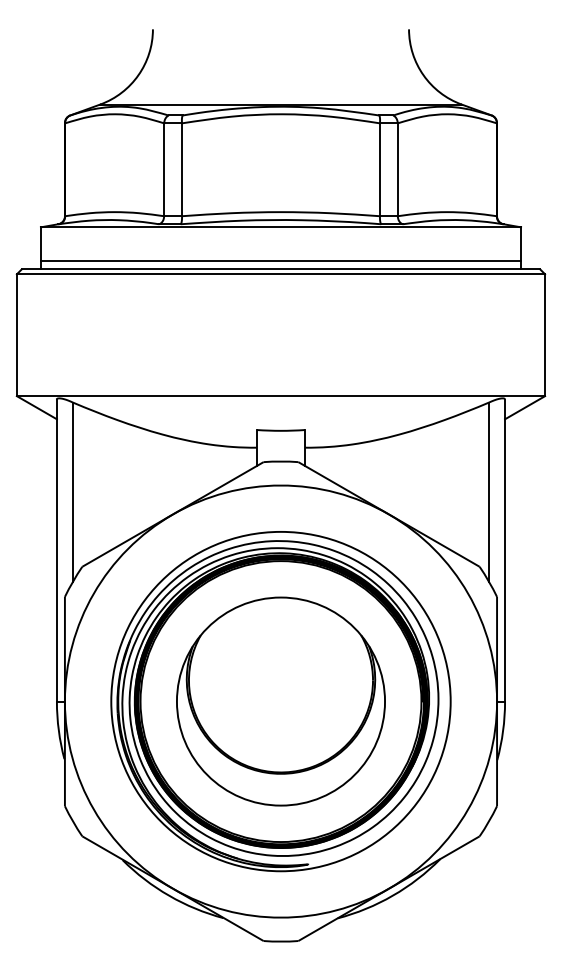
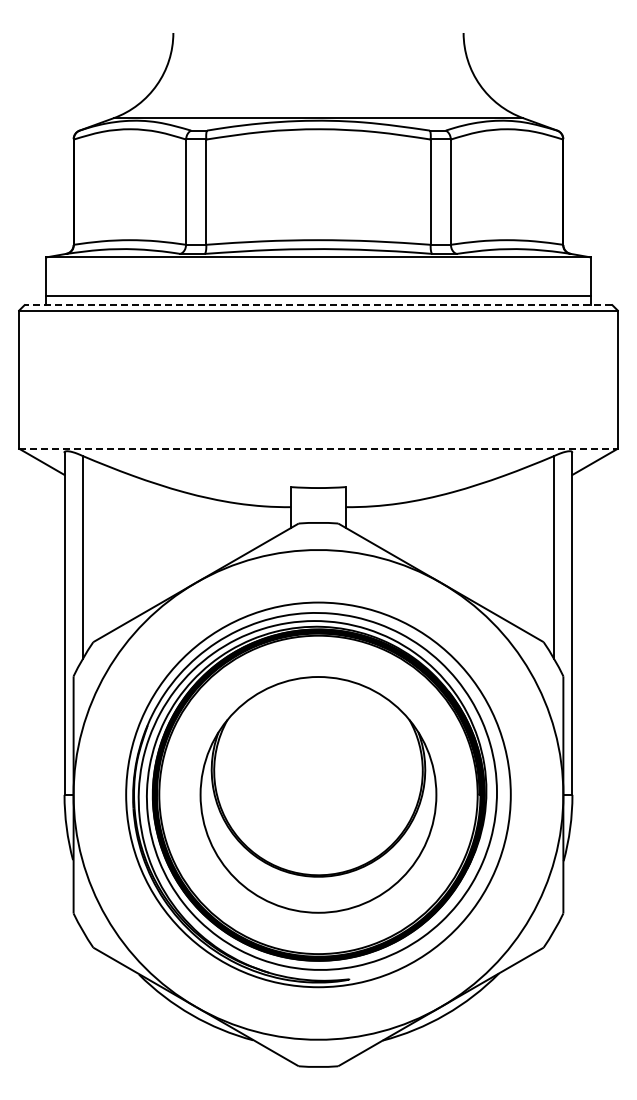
line: (281, 269) -> (318, 305), solid -> dashed
line: (281, 395) -> (318, 448), solid -> dashed

